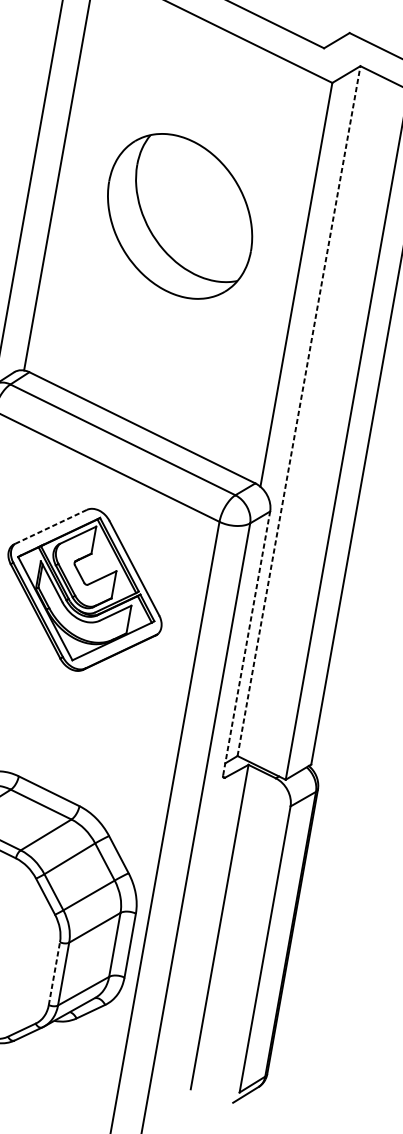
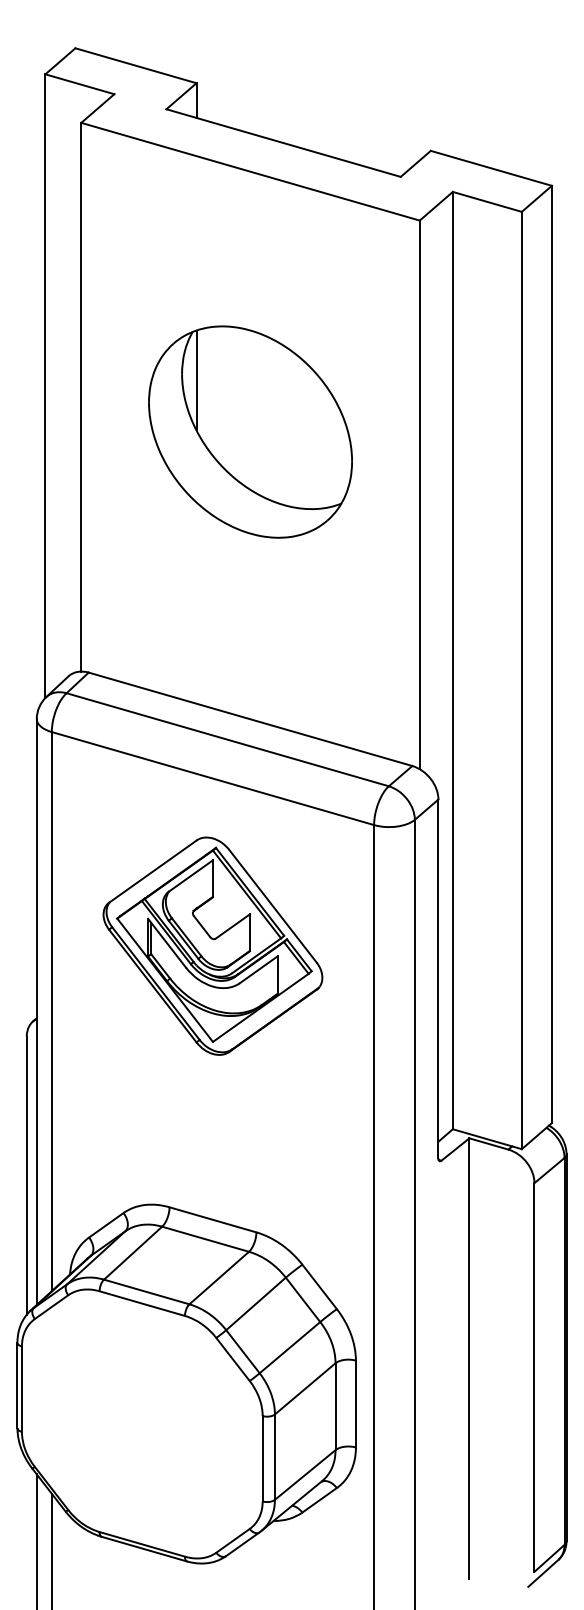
line: (147, 171) -> (196, 380), added
line: (298, 411) -> (452, 660), dashed -> solid
line: (50, 526) -> (152, 871), dashed -> solid
line: (246, 643) -> (438, 978), dashed -> solid
line: (54, 973) -> (262, 1458), dashed -> solid

